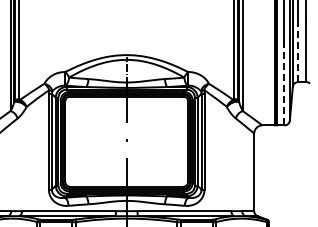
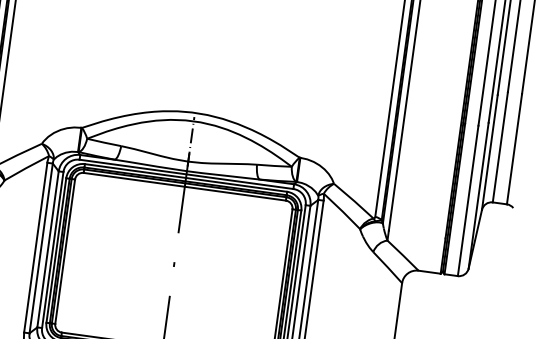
line: (298, 50) -> (500, 146), dashed -> solid
line: (284, 82) -> (468, 199), dashed -> solid

